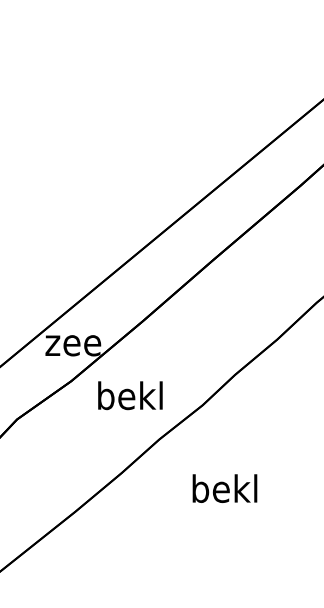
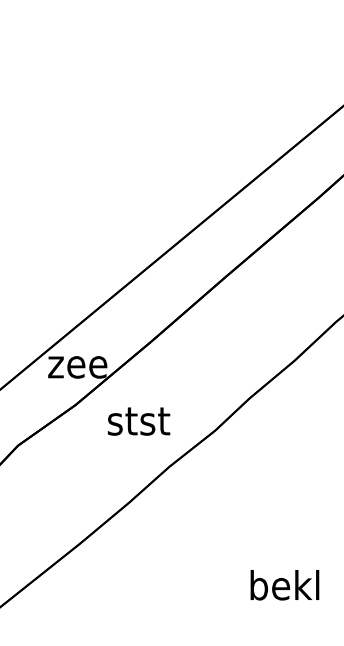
text: (130, 395) -> (138, 420), bekl -> stst
text: (224, 488) -> (284, 585), moved

